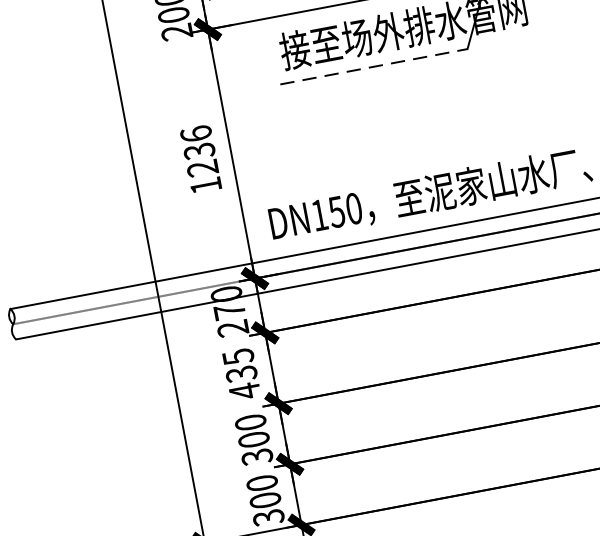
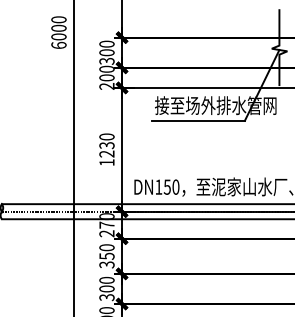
line: (374, 66) -> (198, 120), dashed -> solid
text: (195, 133) -> (106, 136), 1236 -> 1230
text: (240, 374) -> (106, 256), 435 -> 350

